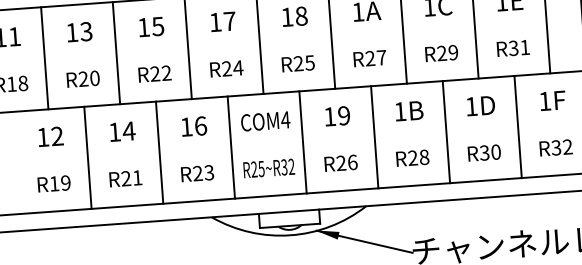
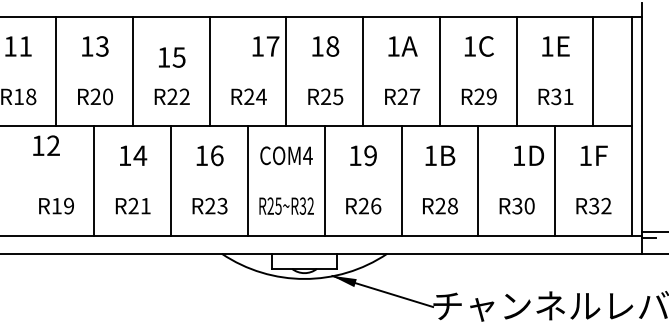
text: (222, 21) -> (265, 46), moved
text: (151, 27) -> (172, 57), moved
text: (480, 105) -> (528, 155), moved
text: (50, 136) -> (46, 145), moved

